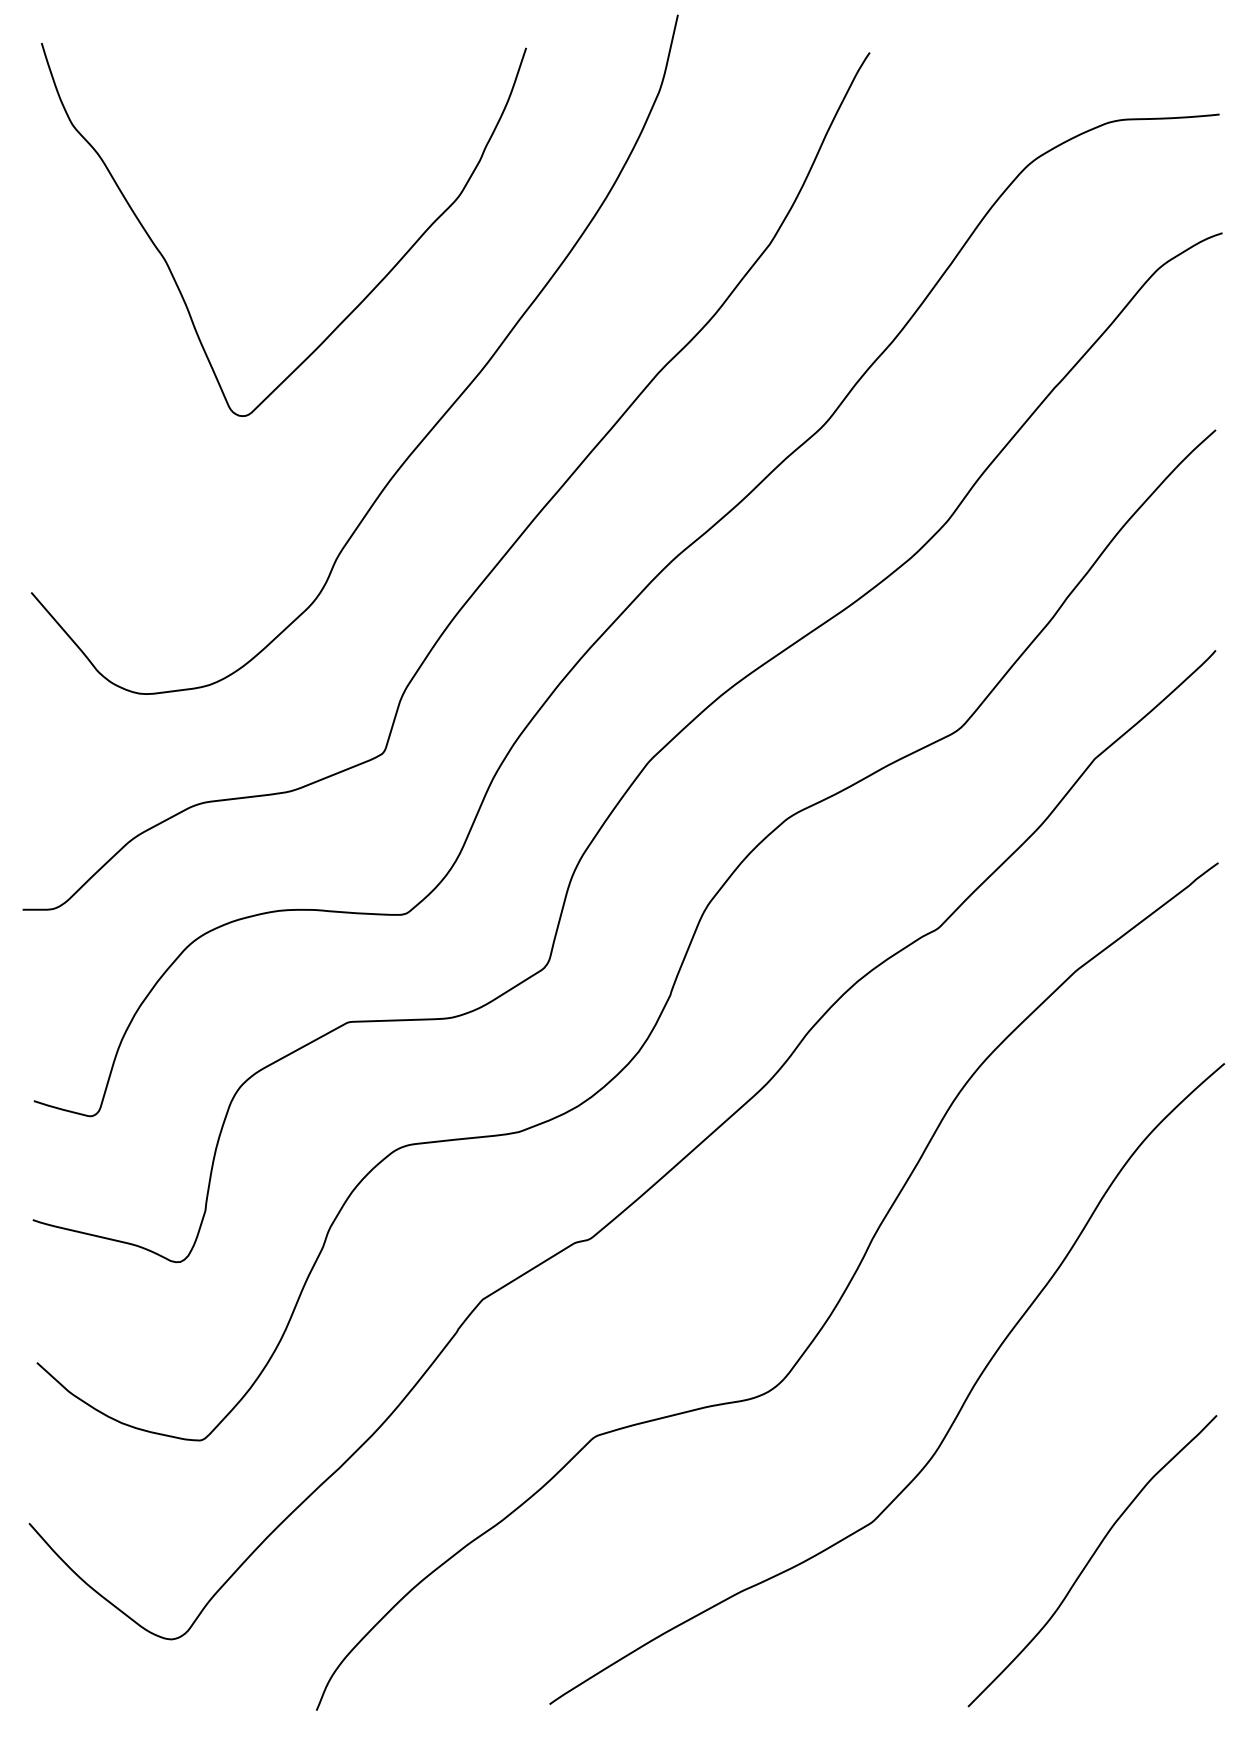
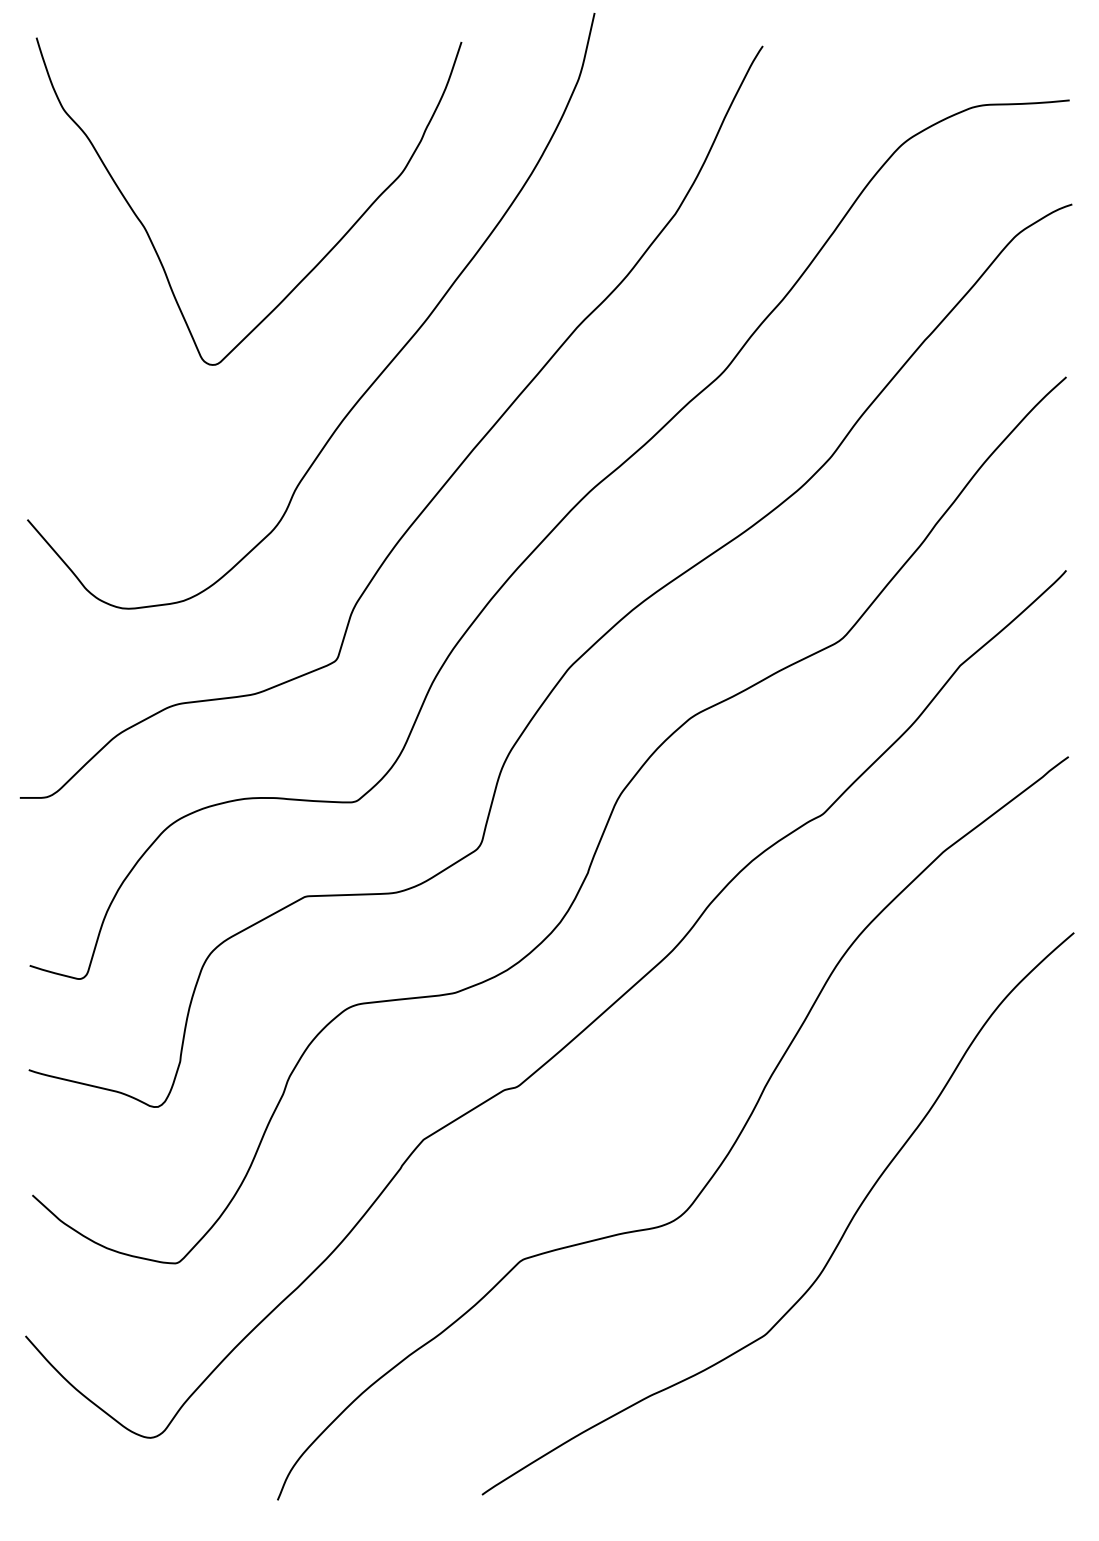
curve: (1091, 1559) -> (957, 1367), removed

